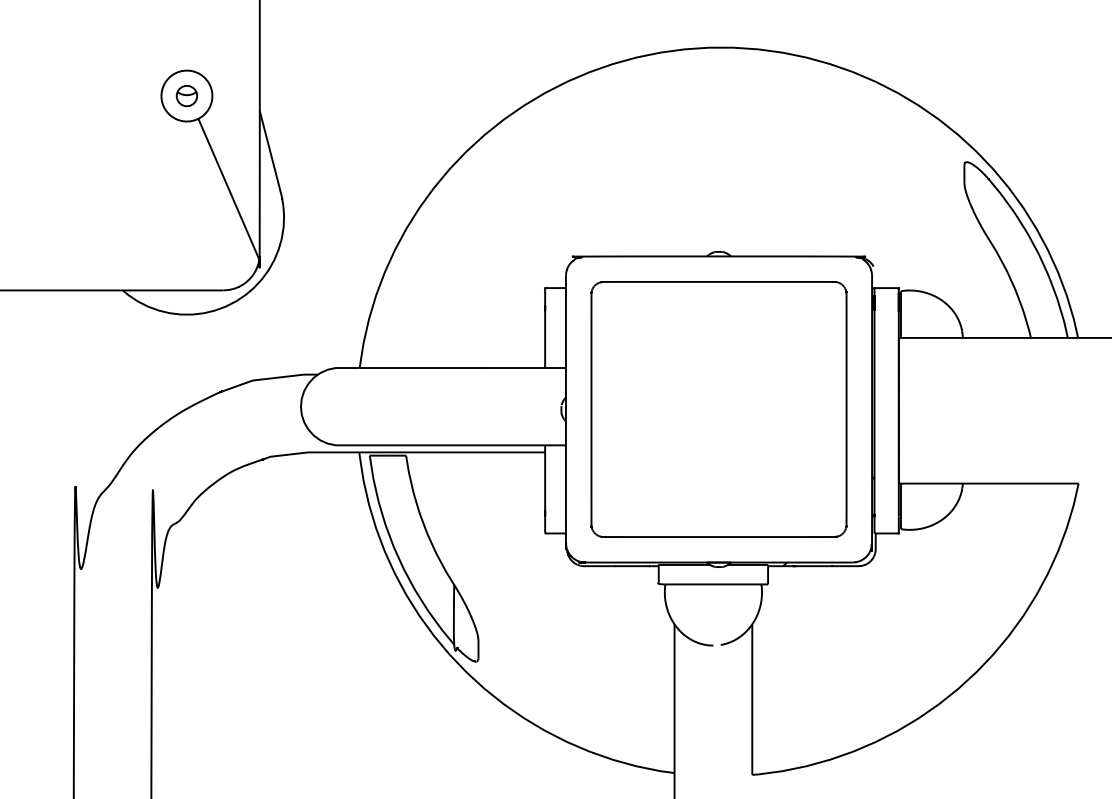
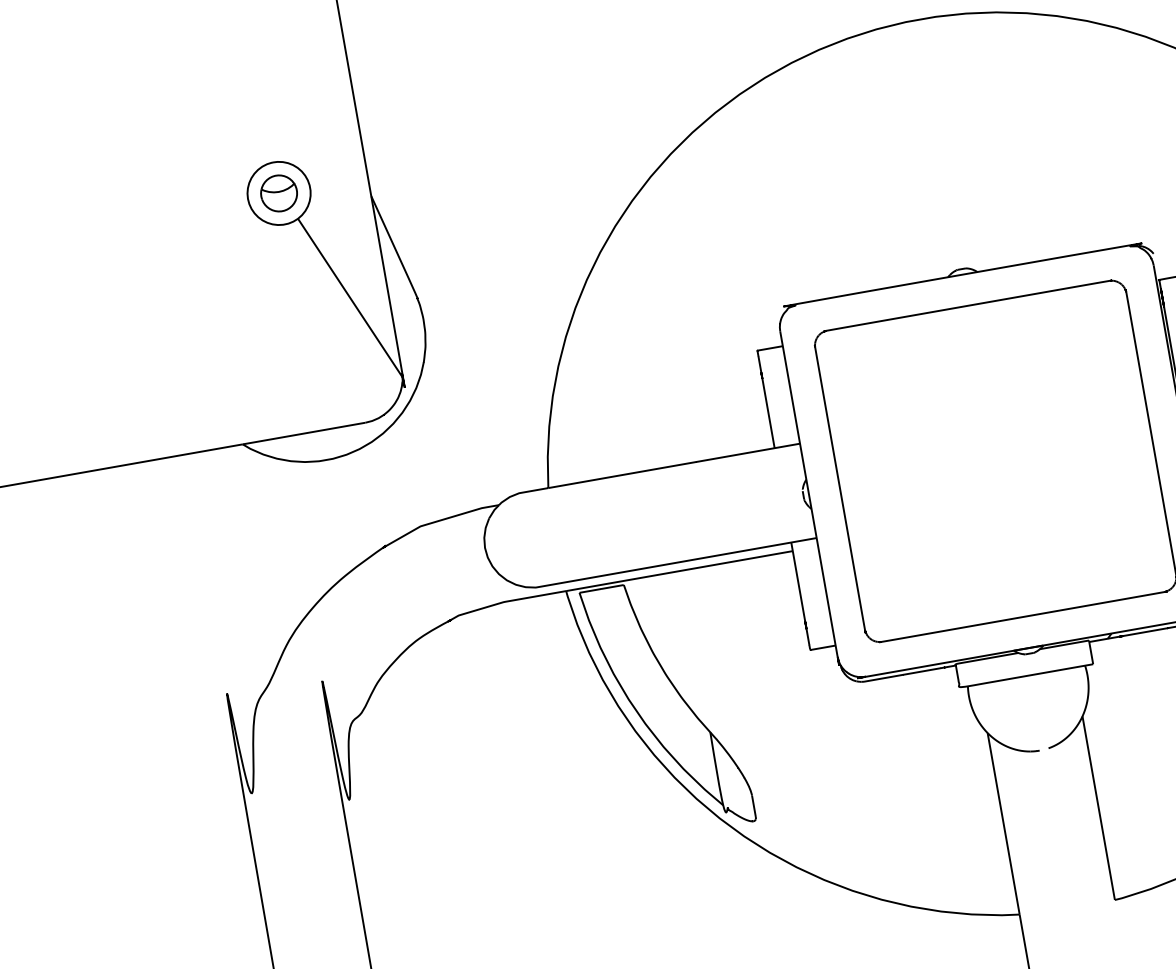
part: (186, 95) -> (278, 192), size x1.43

